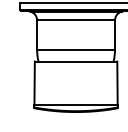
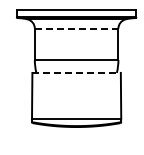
line: (75, 20) -> (76, 28), solid -> dashed
line: (76, 61) -> (77, 72), solid -> dashed

